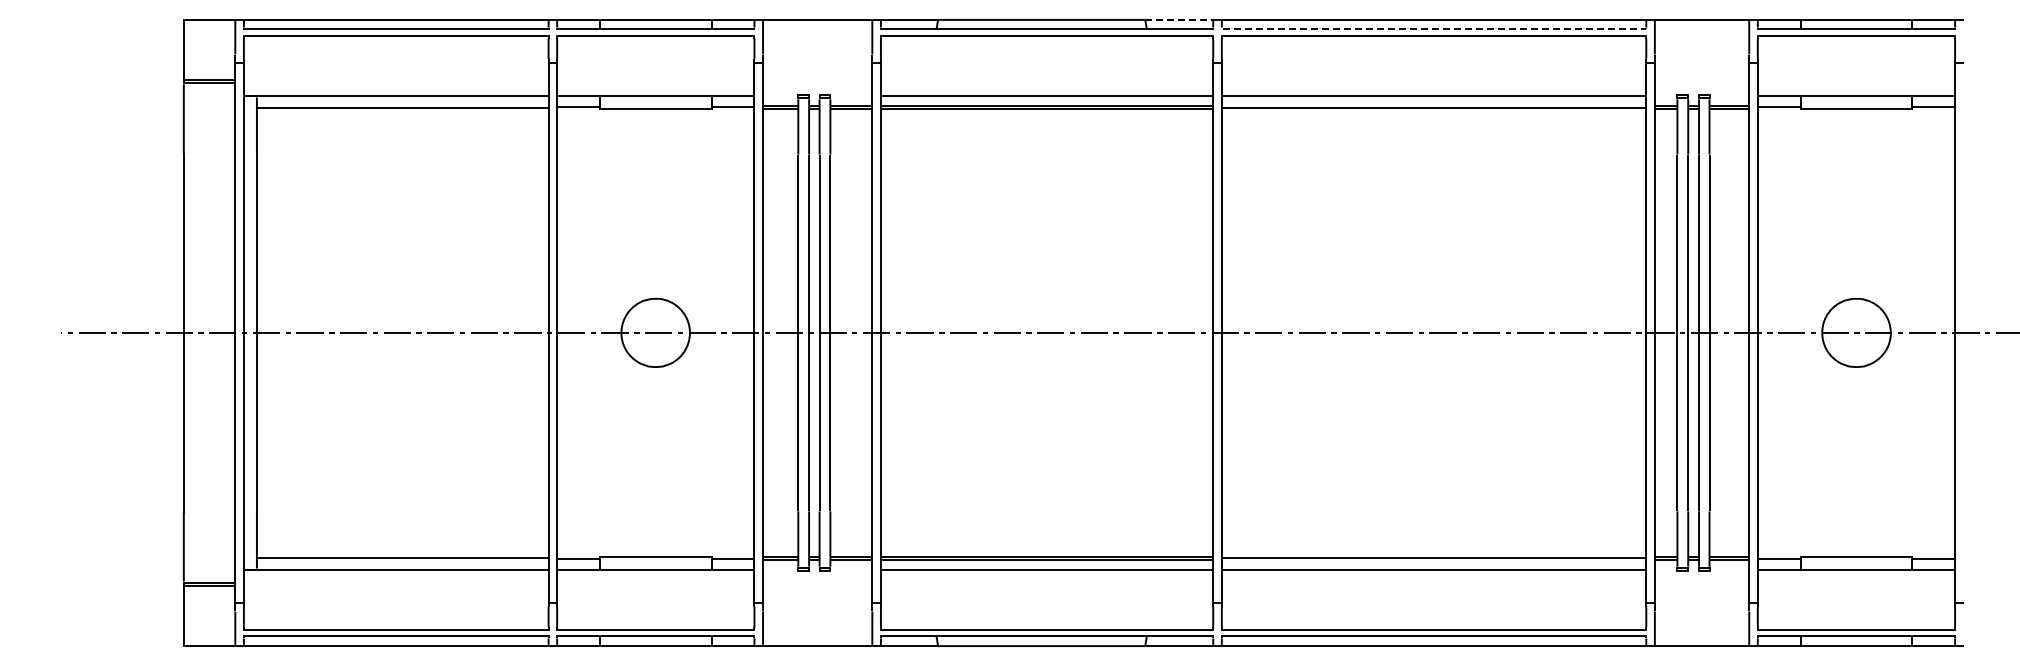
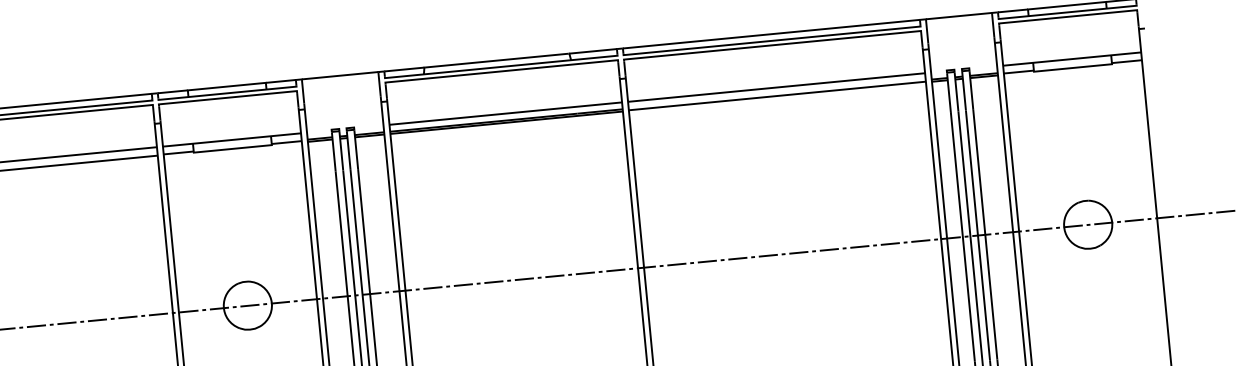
line: (1179, 19) -> (593, 51), dashed -> solid
line: (1433, 29) -> (771, 40), dashed -> solid

